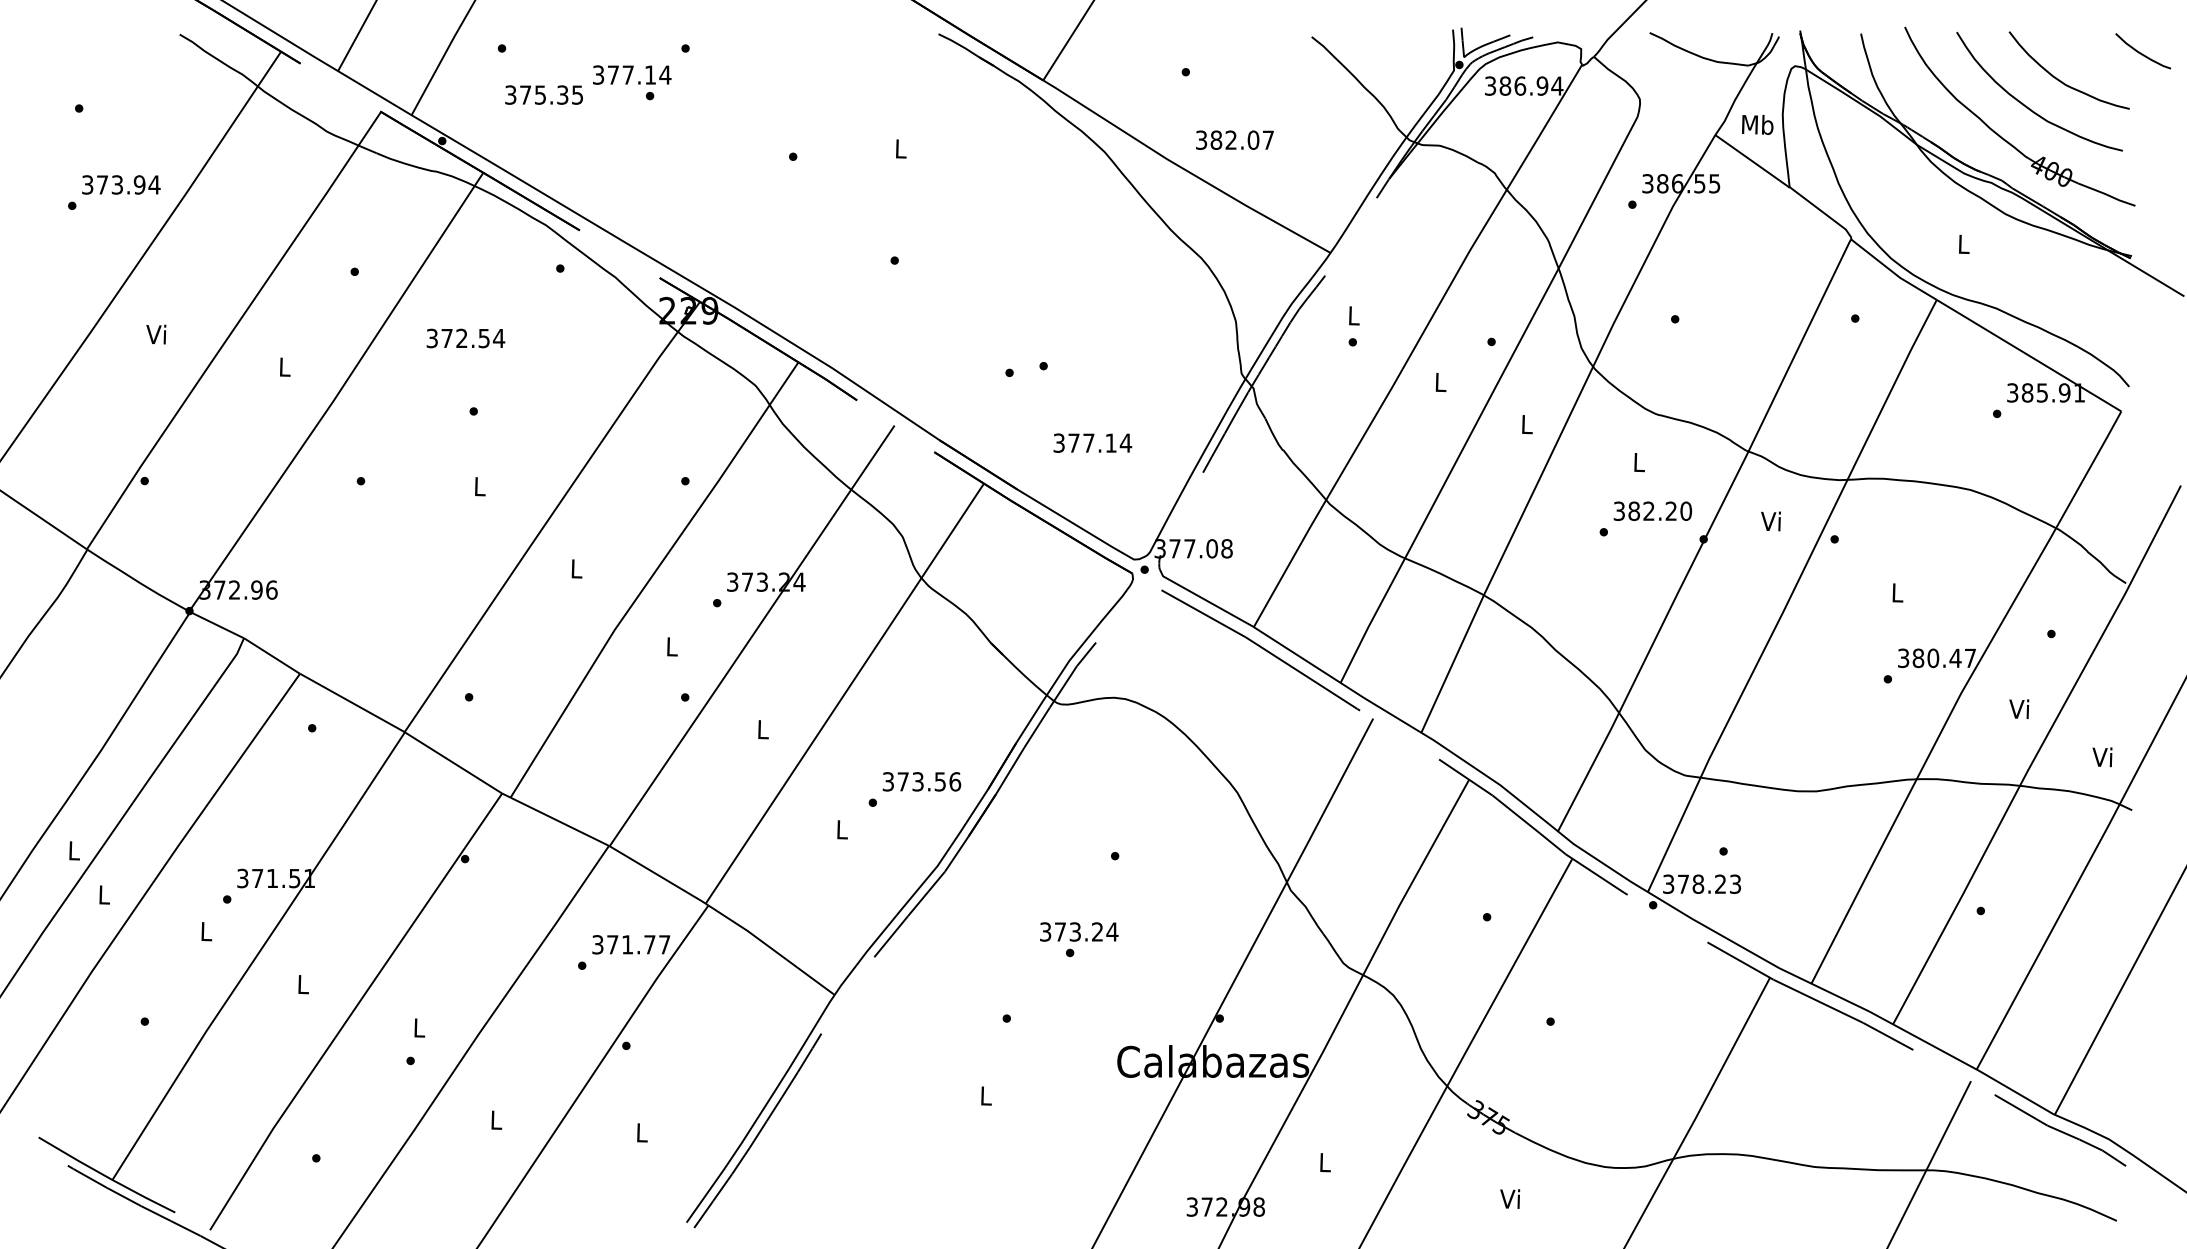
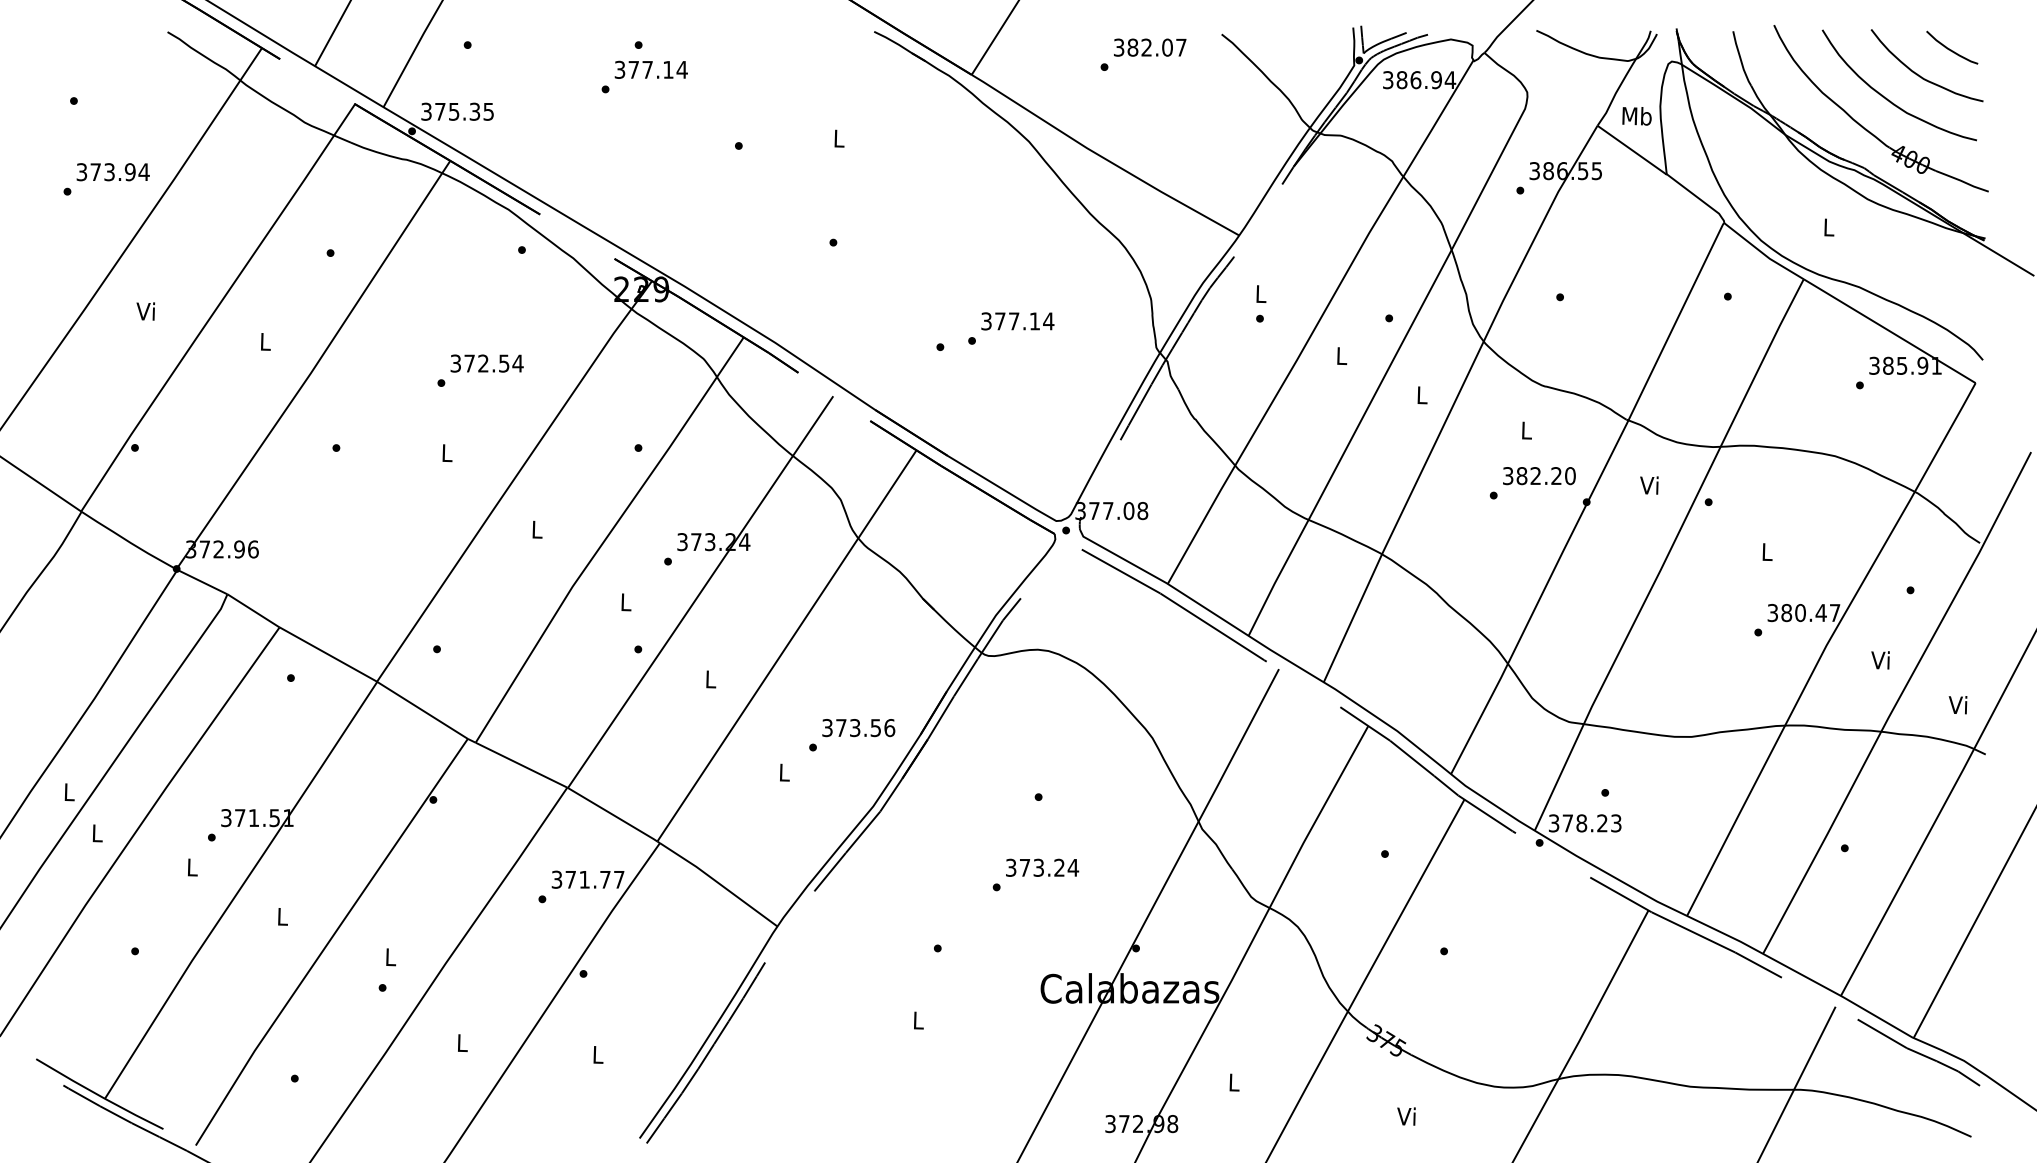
curve: (2142, 53) -> (1951, 49), moved
text: (632, 74) -> (651, 69), moved
text: (543, 94) -> (456, 111), moved
text: (1234, 139) -> (1149, 46), moved
text: (465, 338) -> (486, 363), moved
text: (1092, 442) -> (1017, 320), moved
text: (1079, 931) -> (1042, 867), moved

